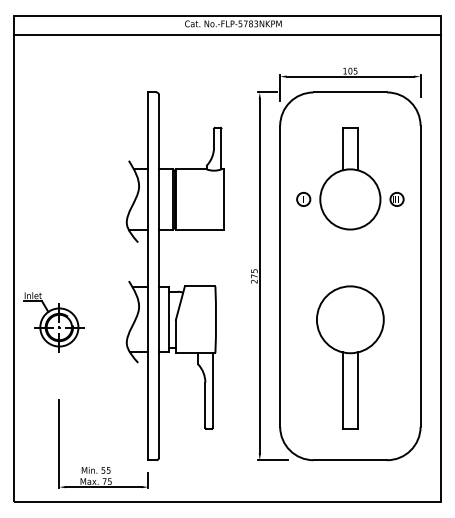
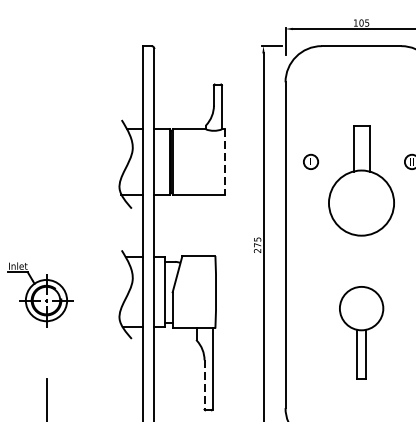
part: (350, 178) -> (361, 180), moved
line: (224, 199) -> (225, 162), solid -> dashed
part: (350, 357) -> (361, 333), size x0.6
line: (205, 405) -> (204, 385), solid -> dashed

